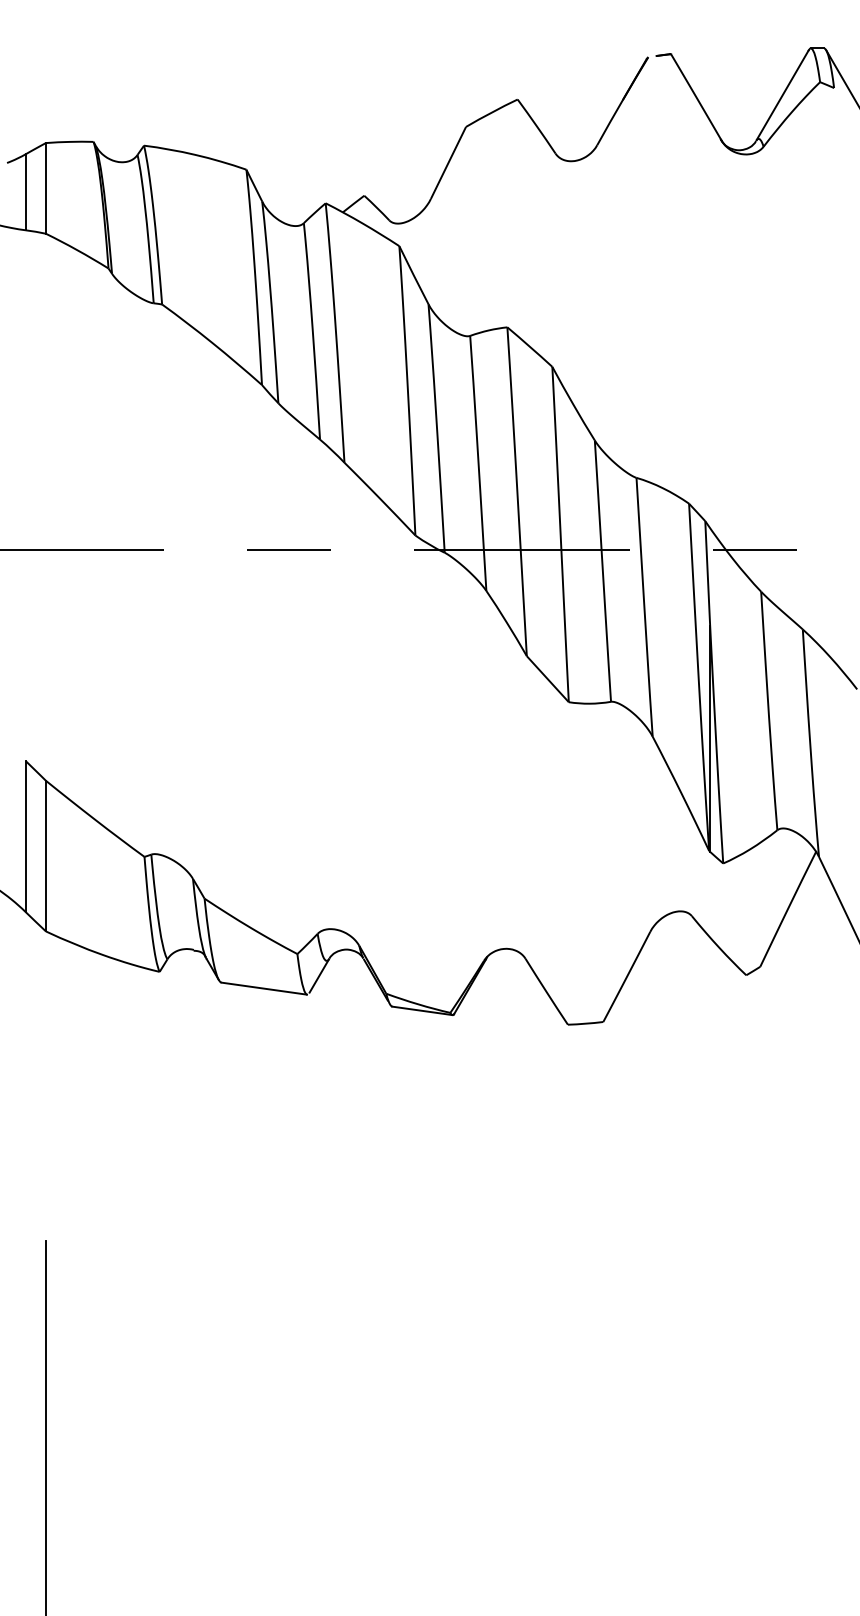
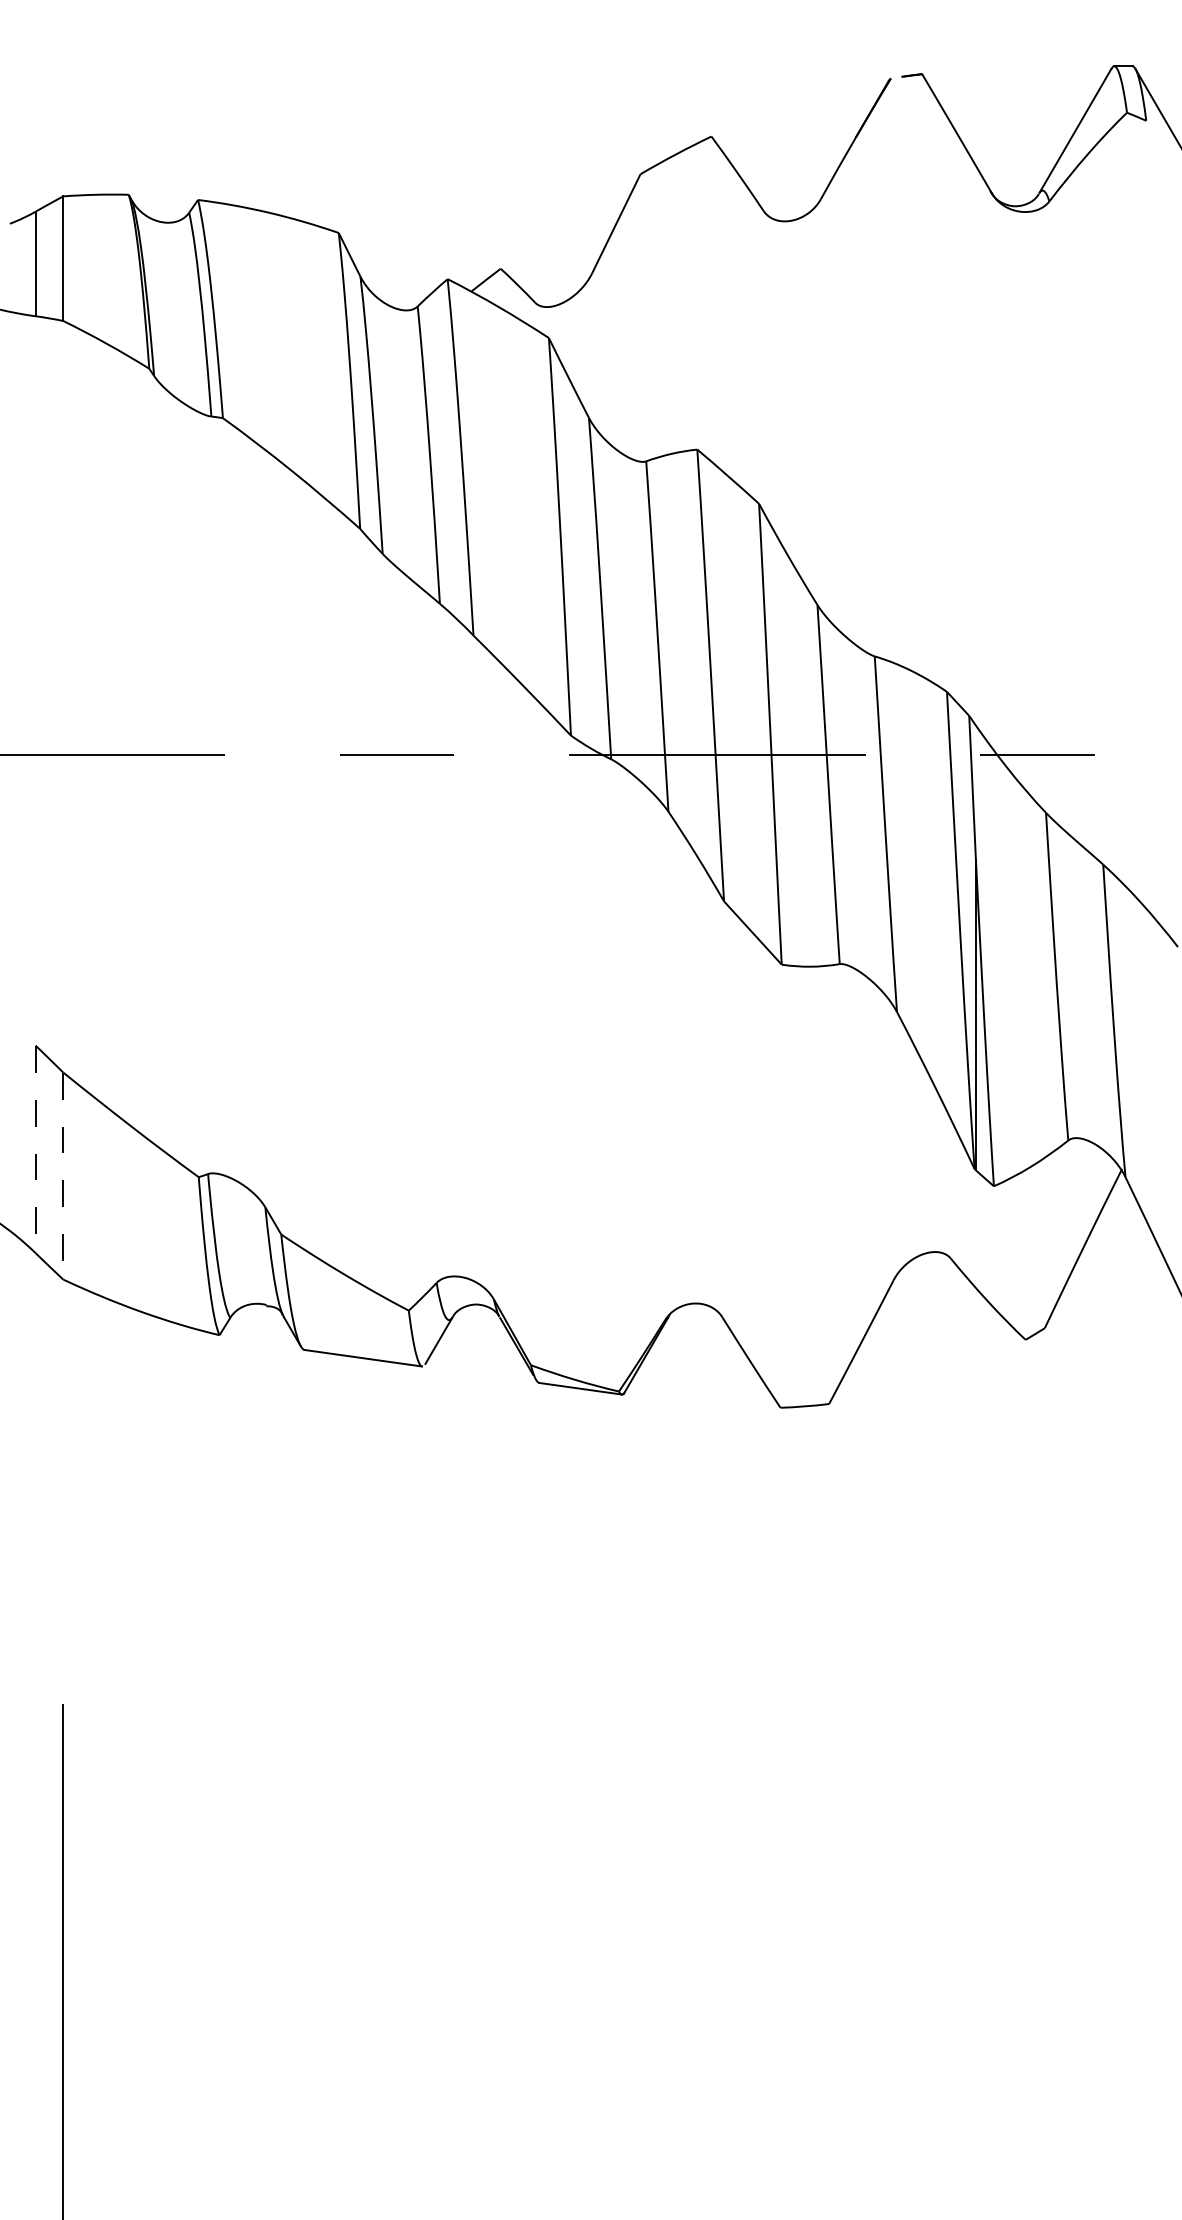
line: (25, 836) -> (35, 1149), solid -> dashed
line: (45, 856) -> (62, 1176), solid -> dashed

